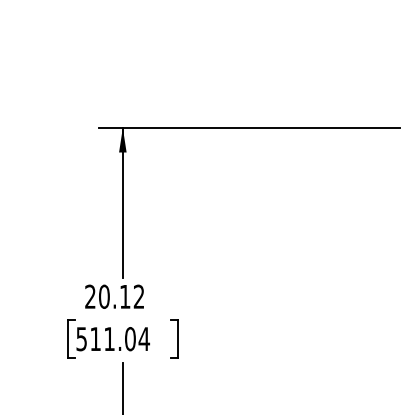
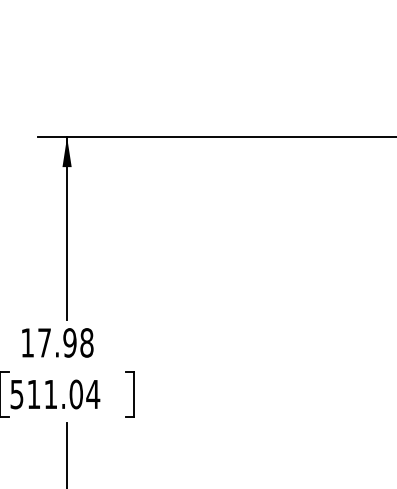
text: (114, 296) -> (56, 342), 20.12 -> 17.98

